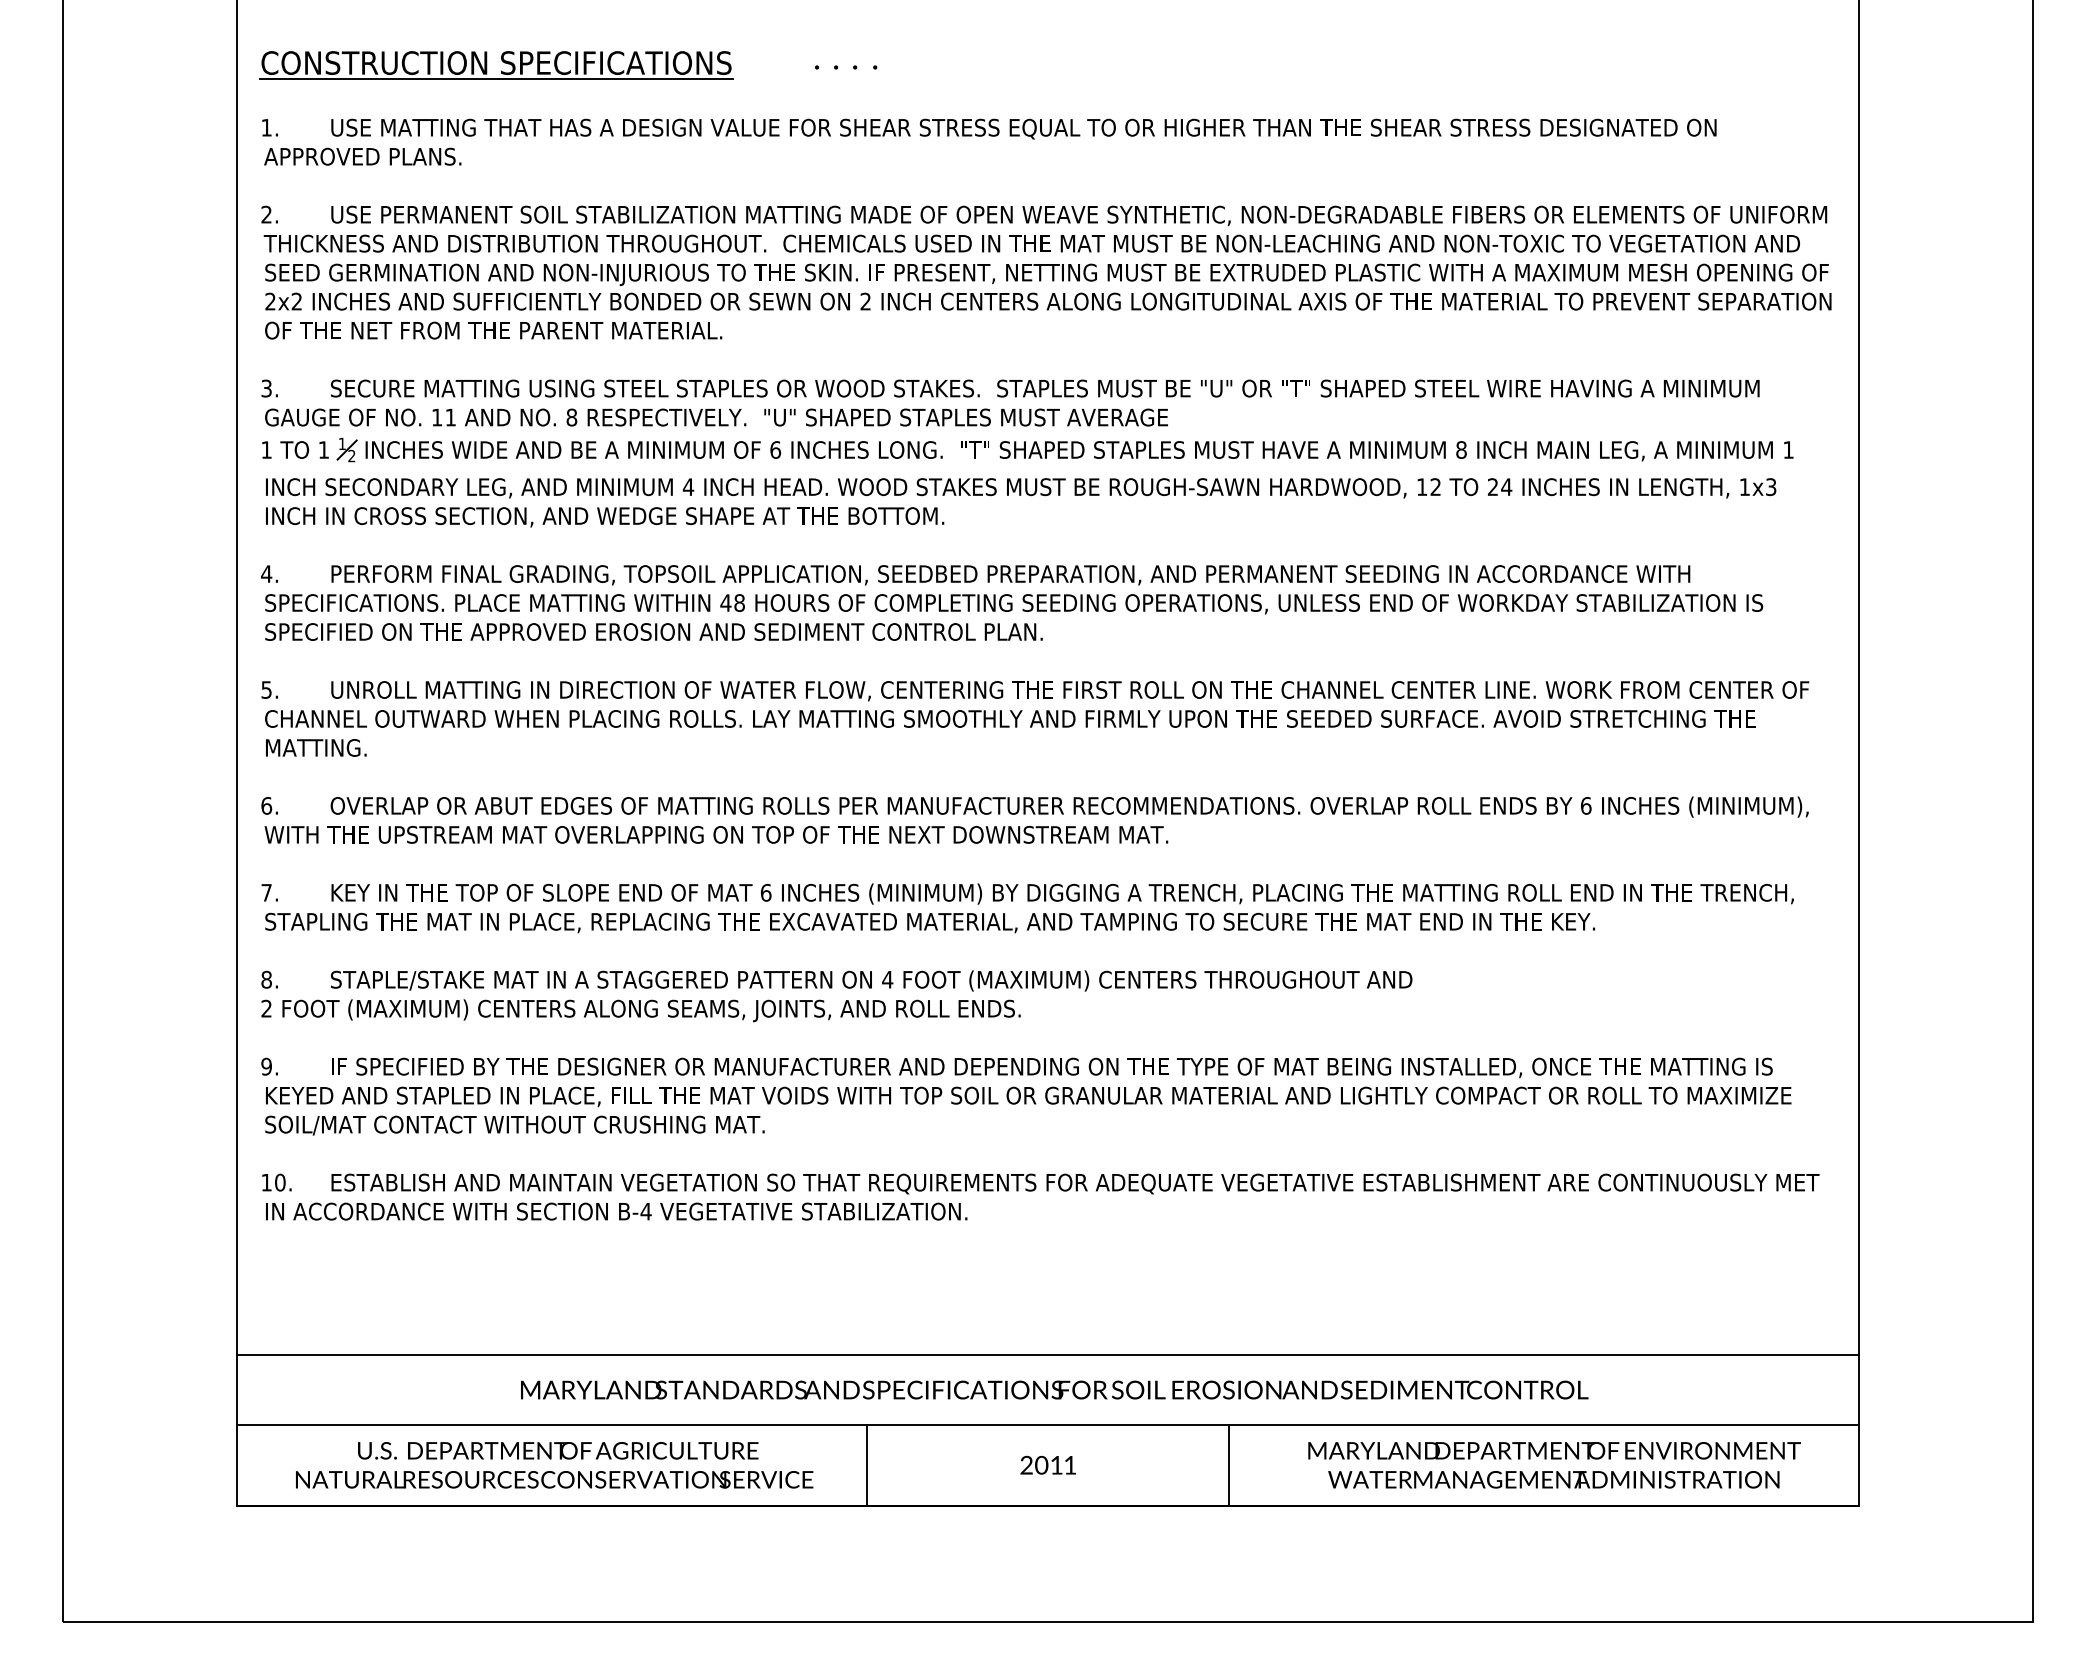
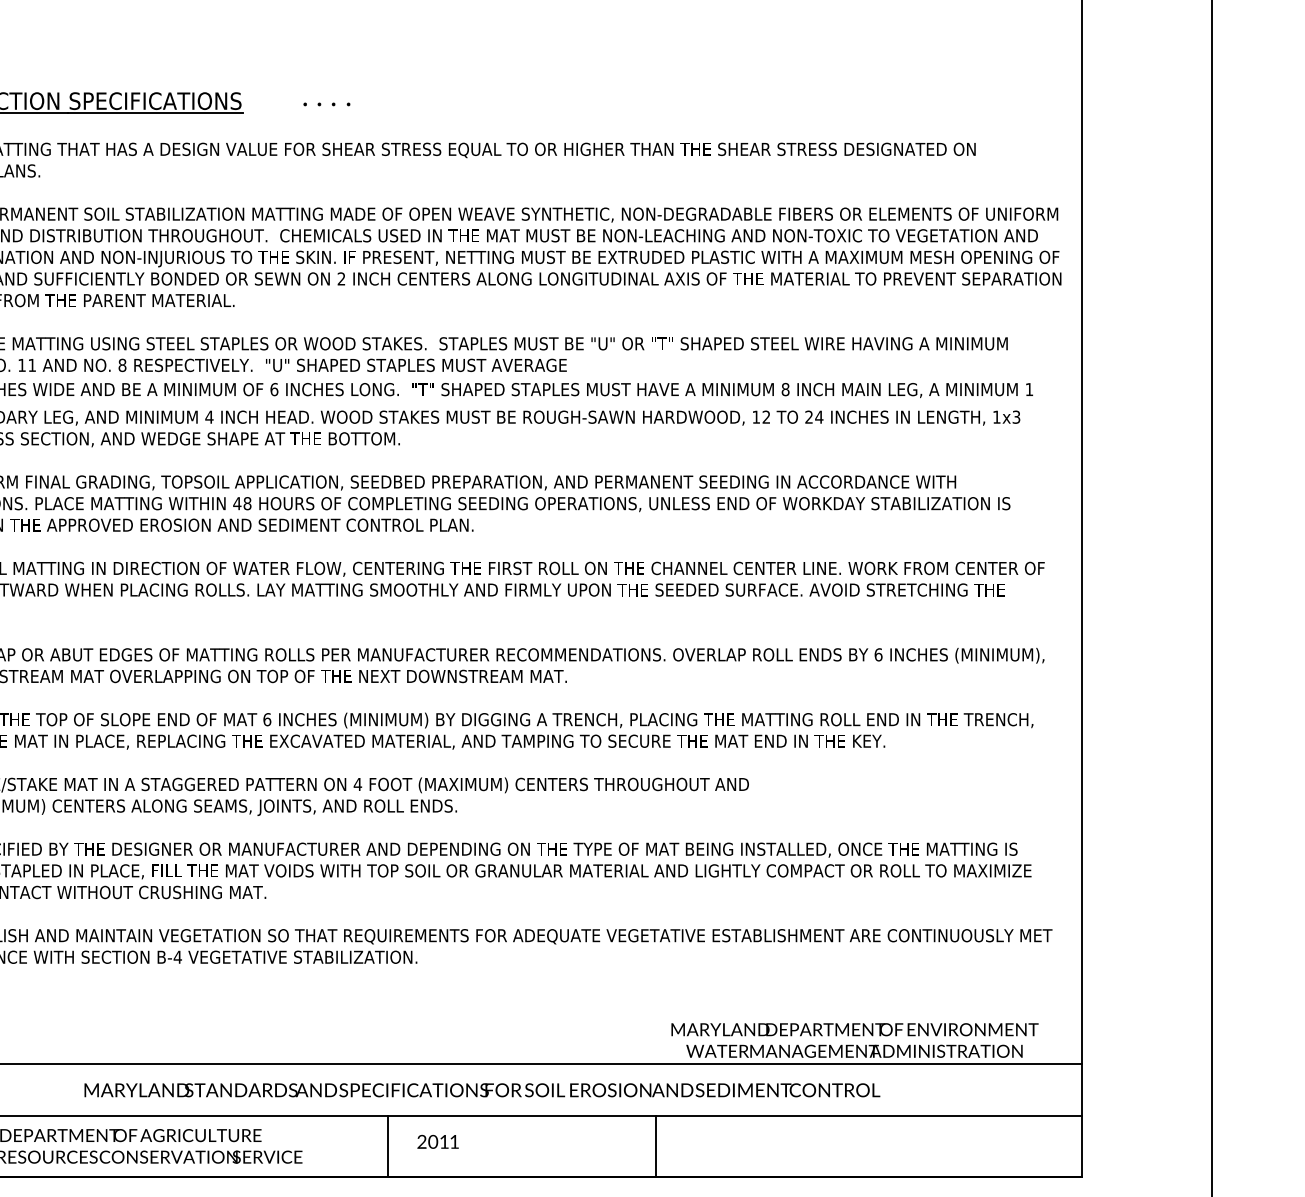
line: (867, 1464) -> (388, 1145), moved
text: (1047, 1464) -> (437, 1141), moved
line: (1229, 1464) -> (655, 1145), moved
text: (1554, 1465) -> (854, 1040), moved

